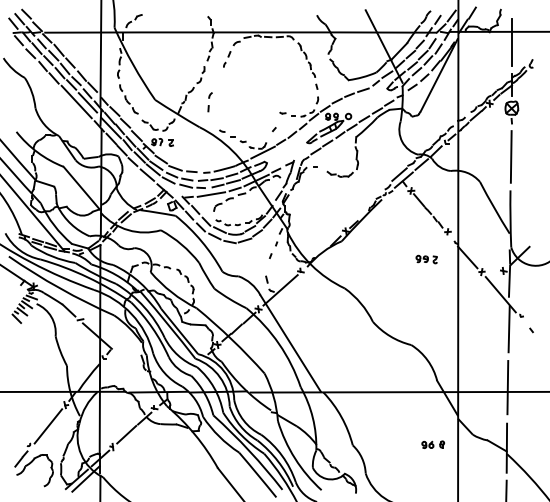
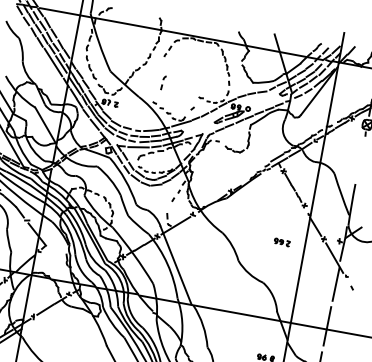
part: (209, 102) -> (163, 82), moved
line: (510, 156) -> (359, 159), removed
part: (426, 259) -> (281, 242), moved

